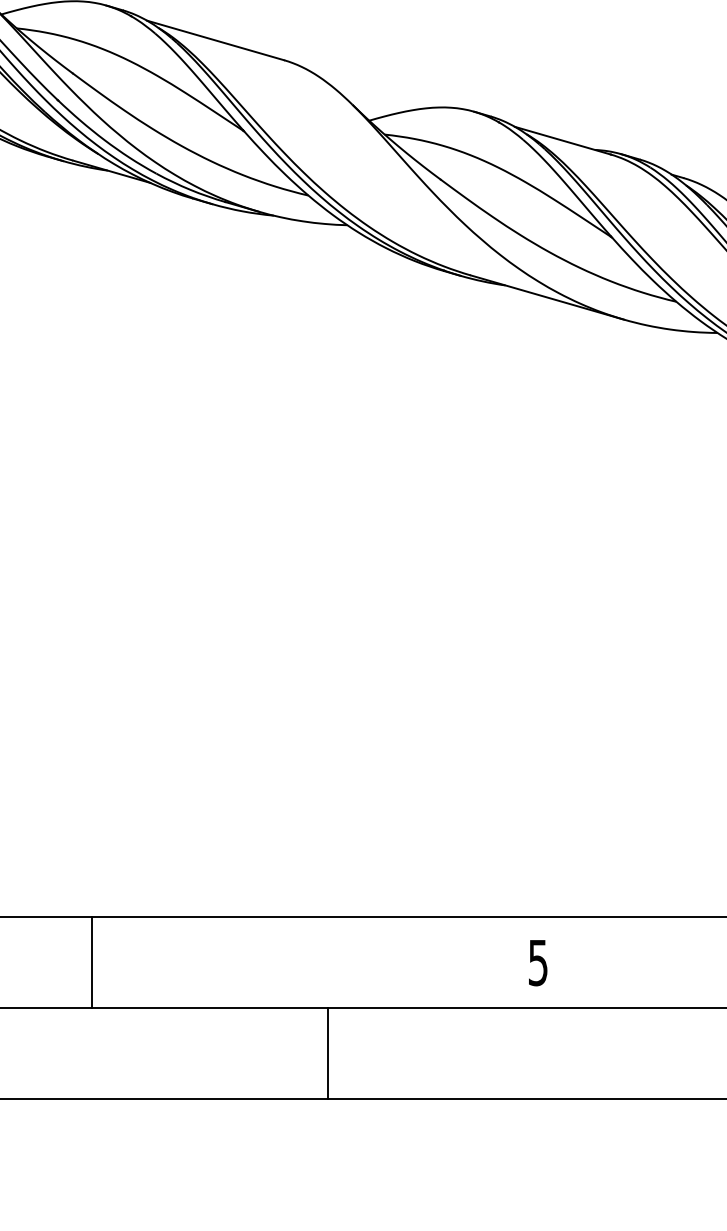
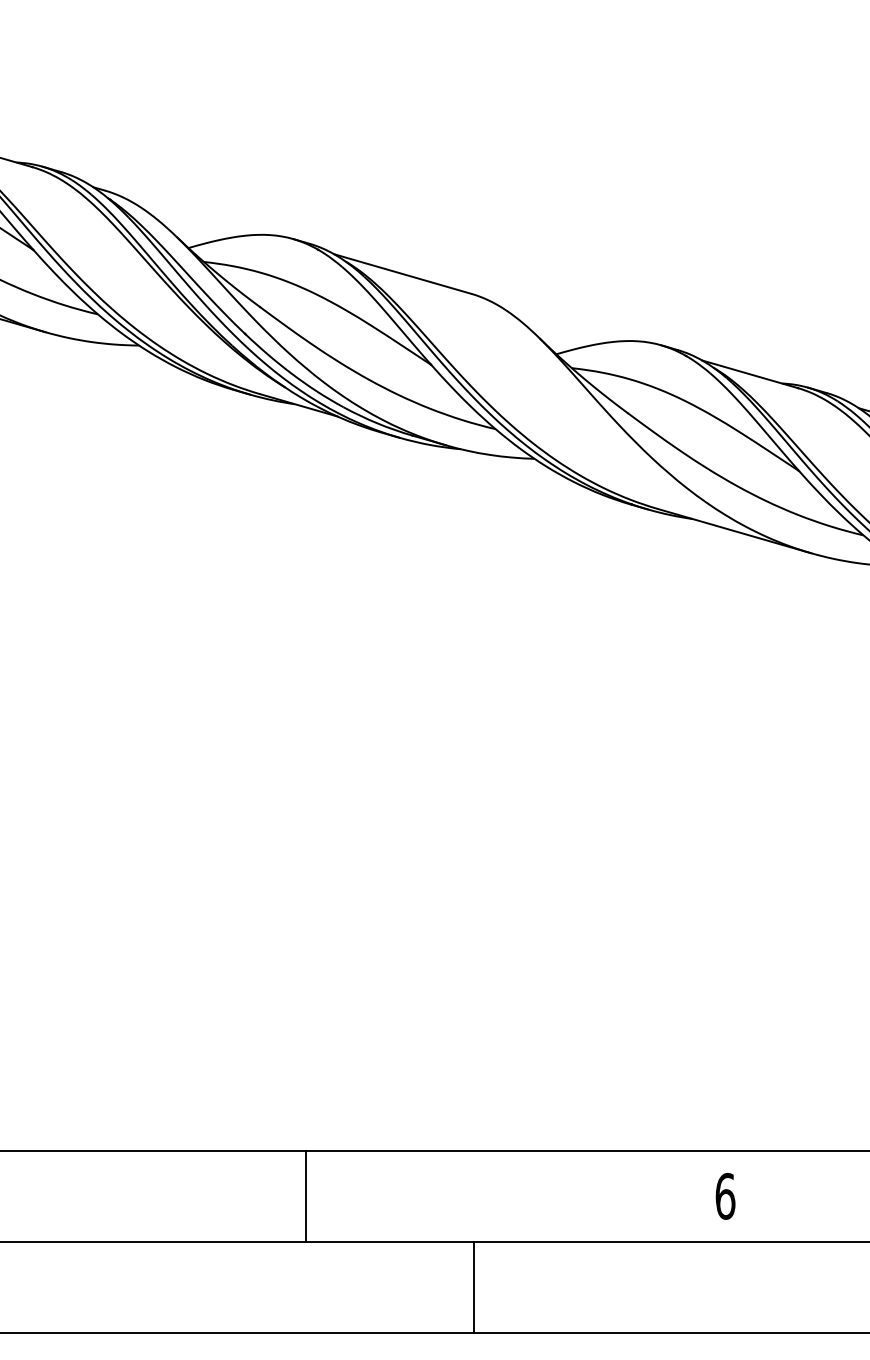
line: (92, 962) -> (306, 1196), moved
text: (538, 962) -> (725, 1196), 5 -> 6
line: (328, 1052) -> (473, 1286), moved

